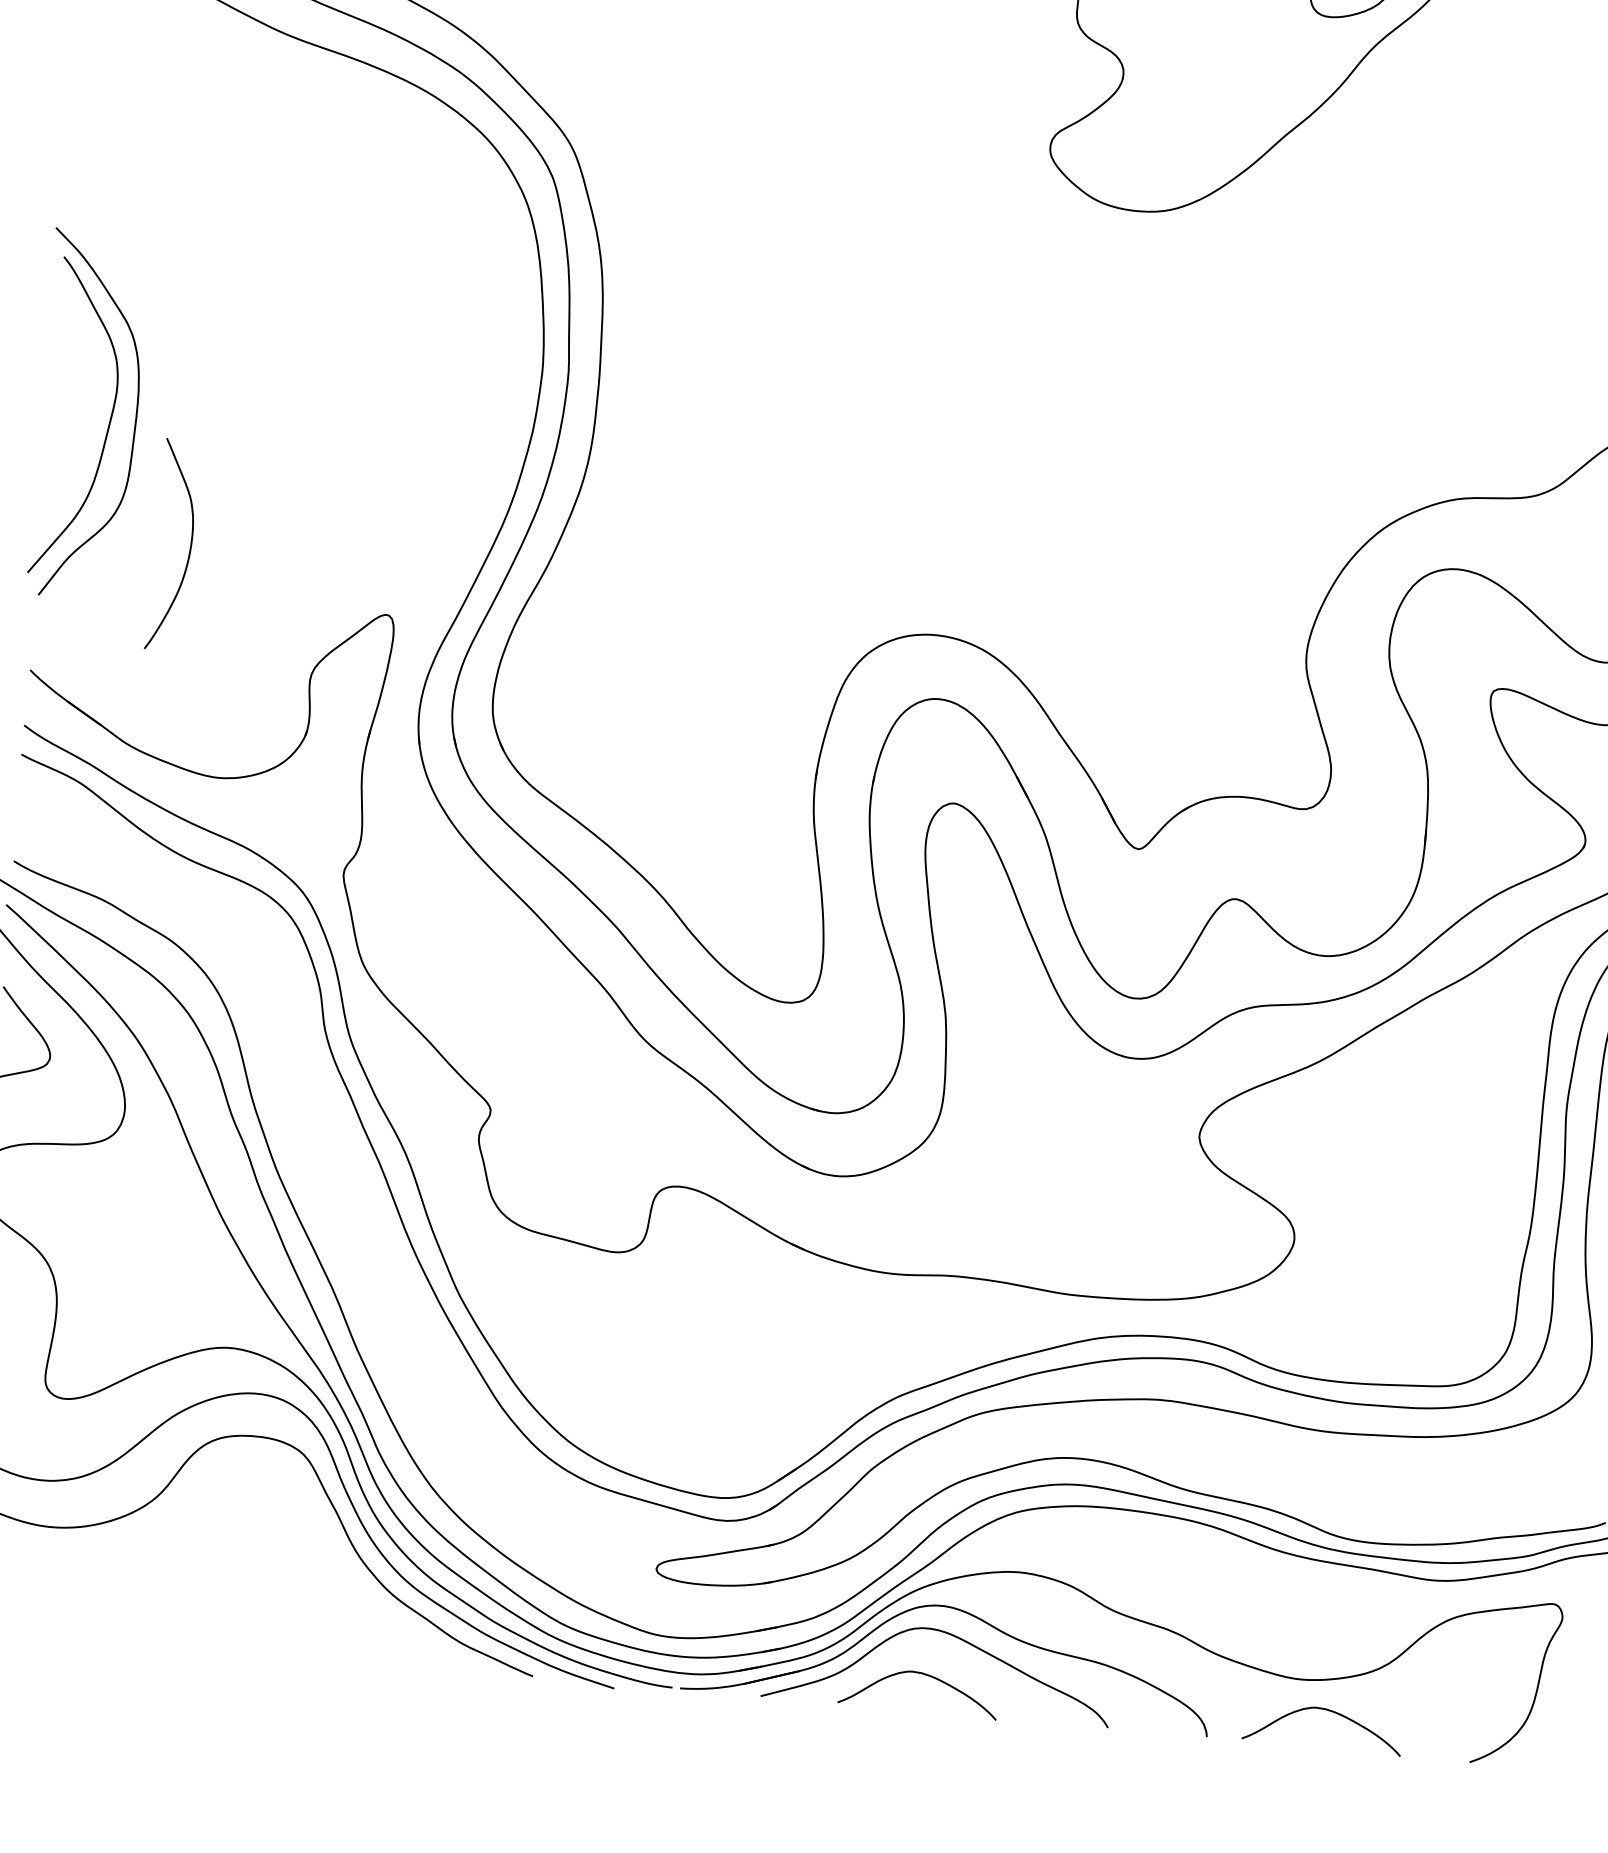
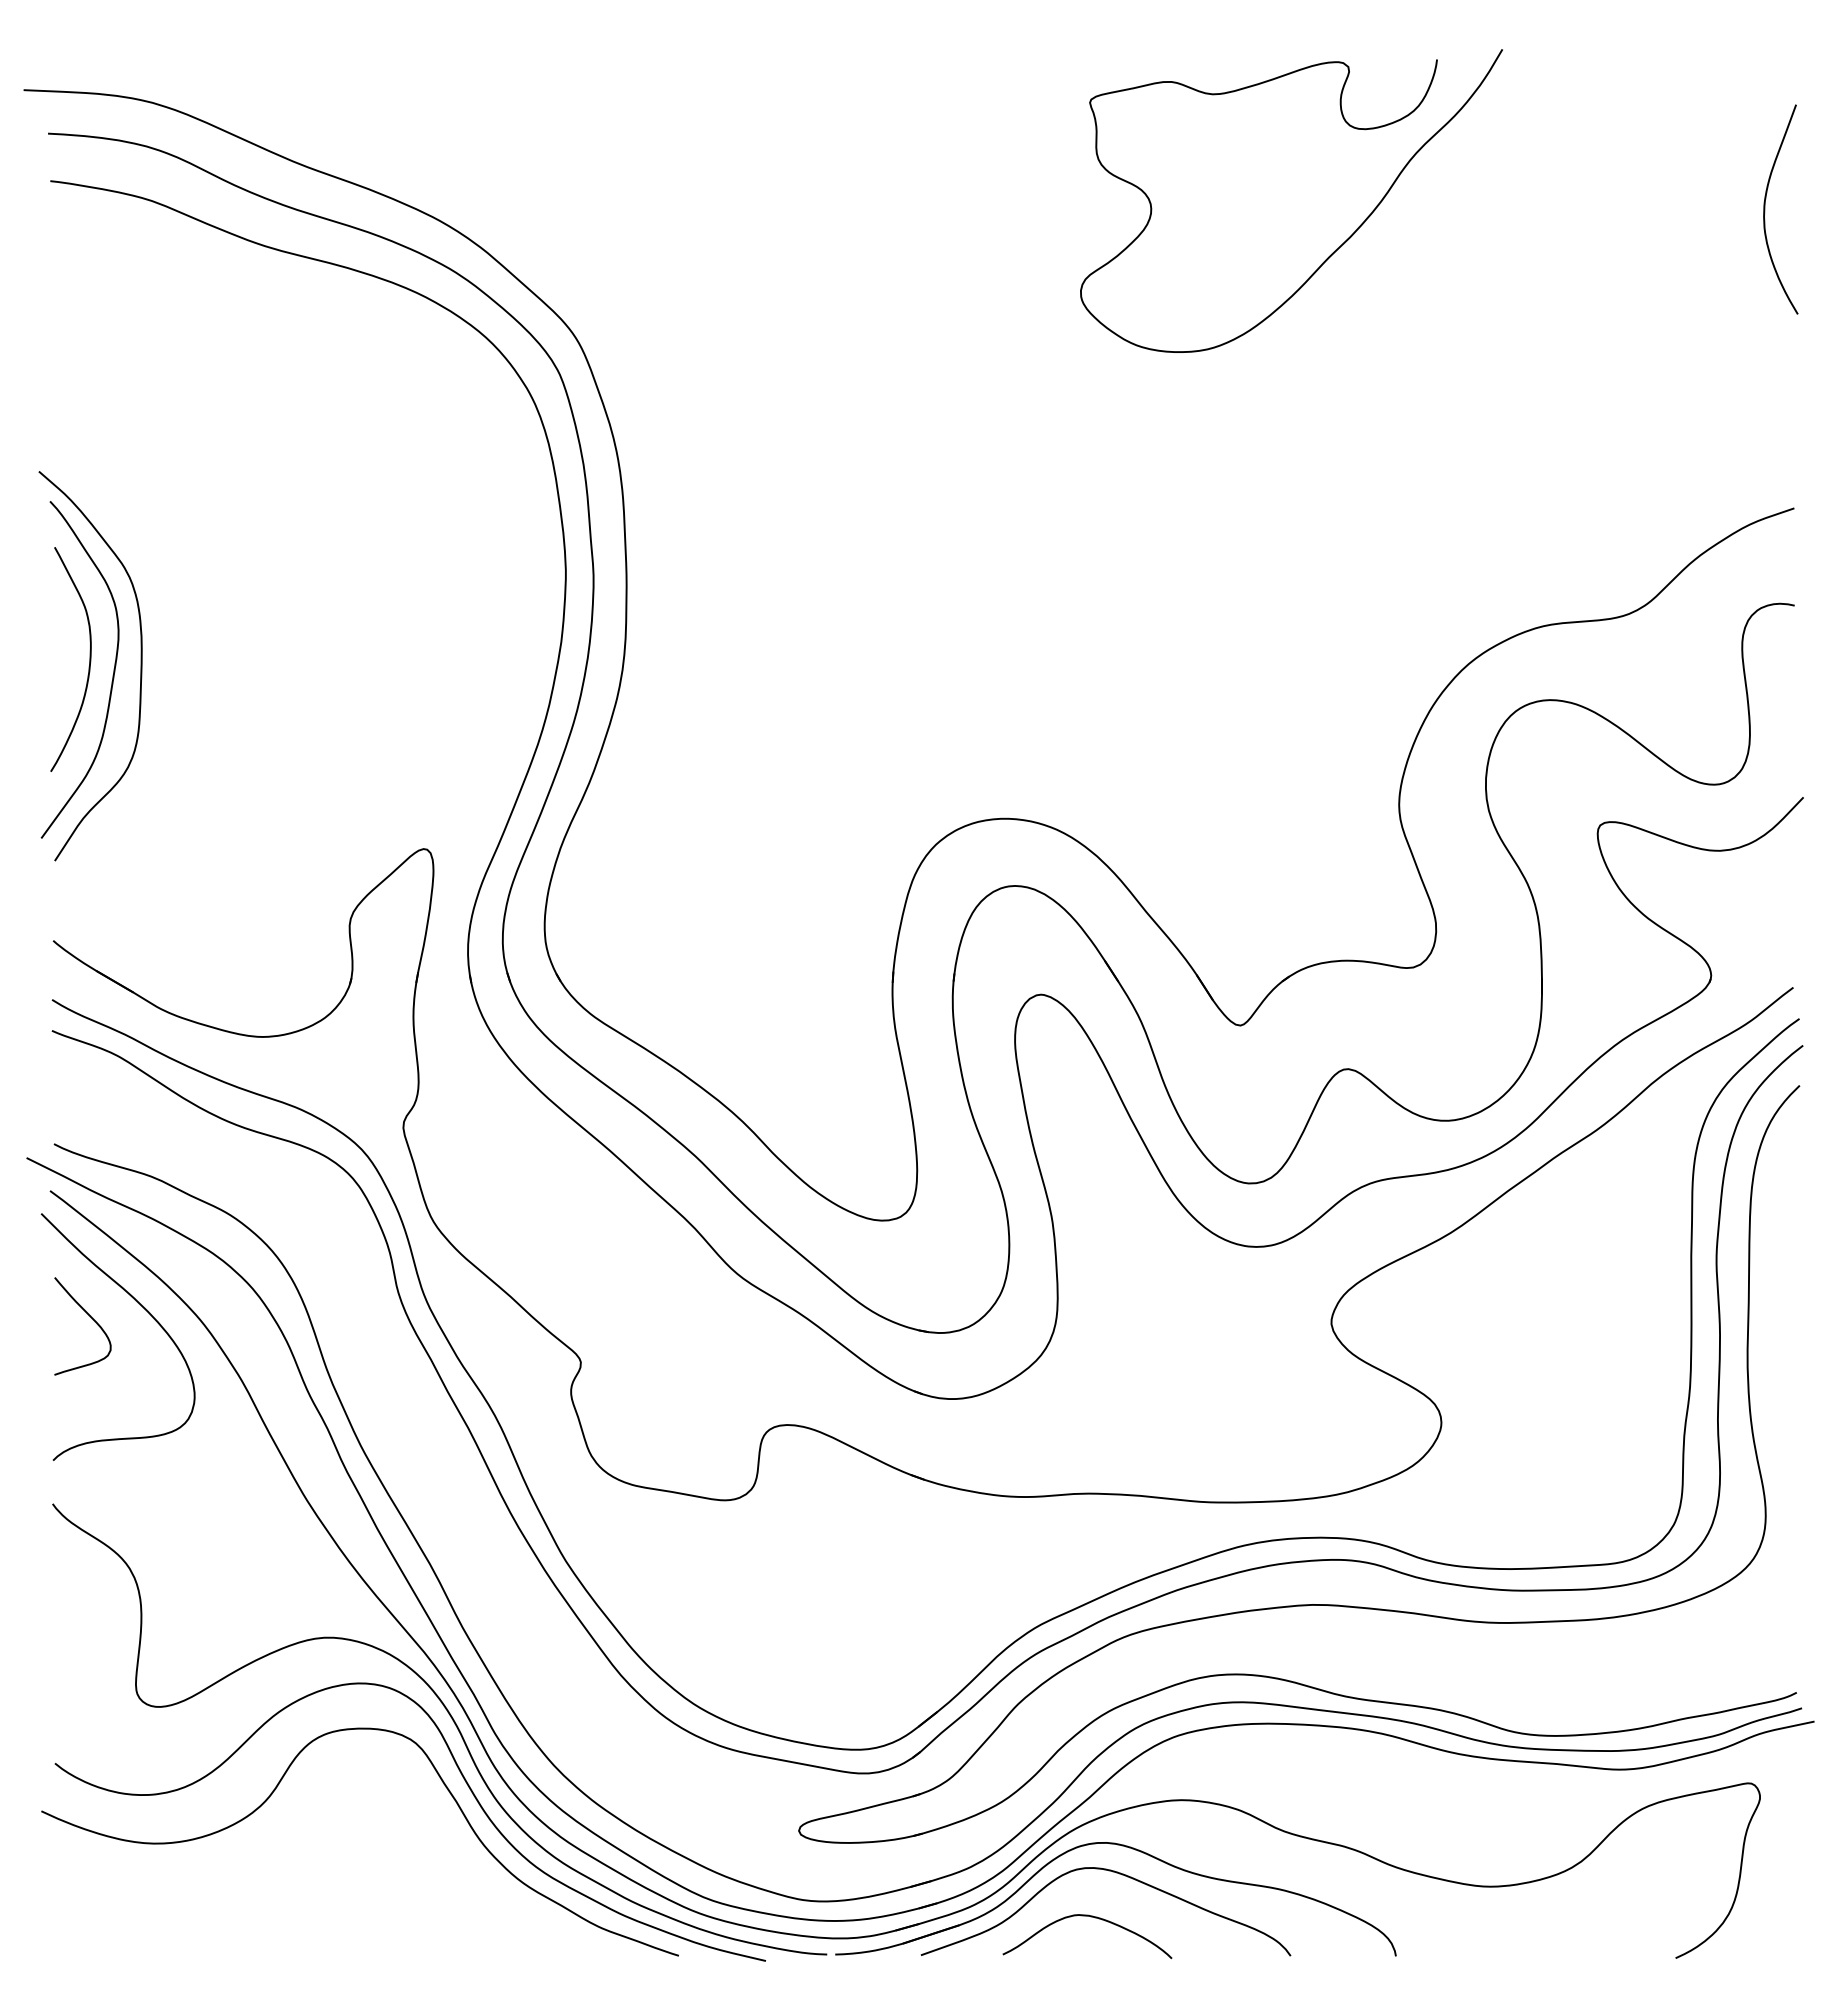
curve: (190, 546) -> (89, 659), moved
curve: (1327, 1711) -> (1520, 1917), removed

